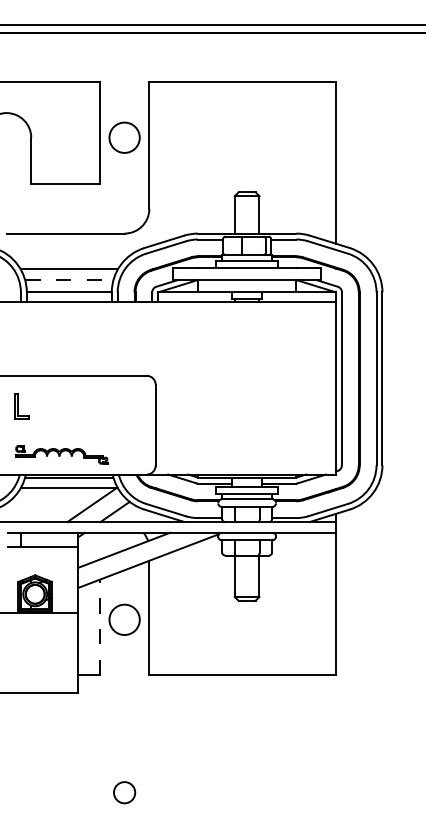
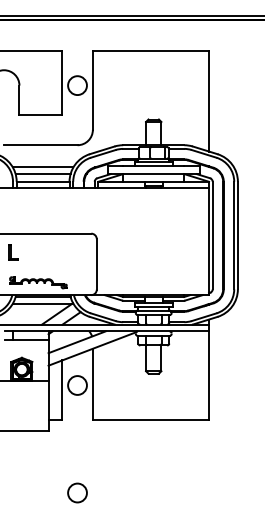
line: (69, 280) -> (43, 174), dashed -> solid
line: (100, 627) -> (62, 390), dashed -> solid
circle: (124, 791) -> (77, 492), size x1.43

